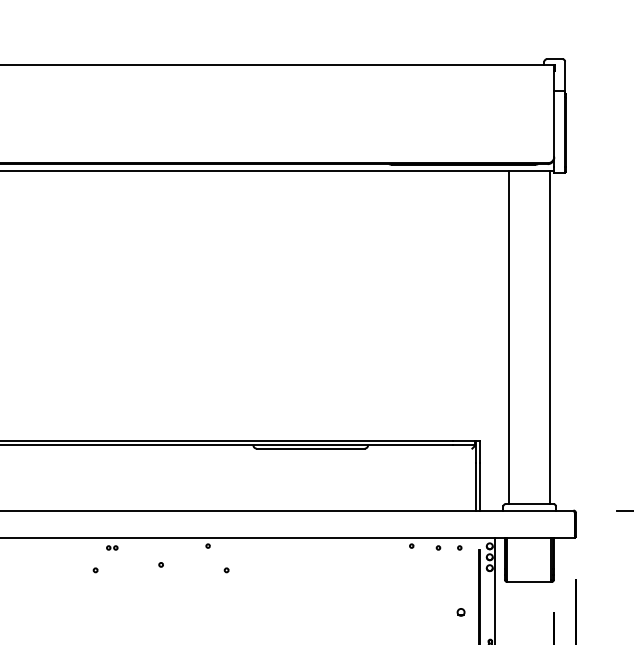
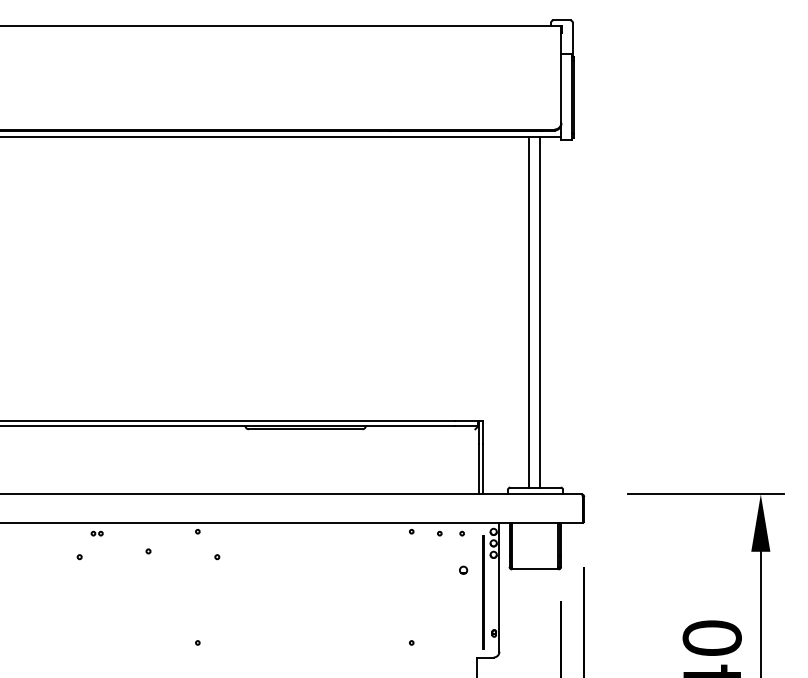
line: (508, 337) -> (539, 312), moved
line: (550, 337) -> (529, 312), moved
part: (461, 611) -> (463, 569), moved

